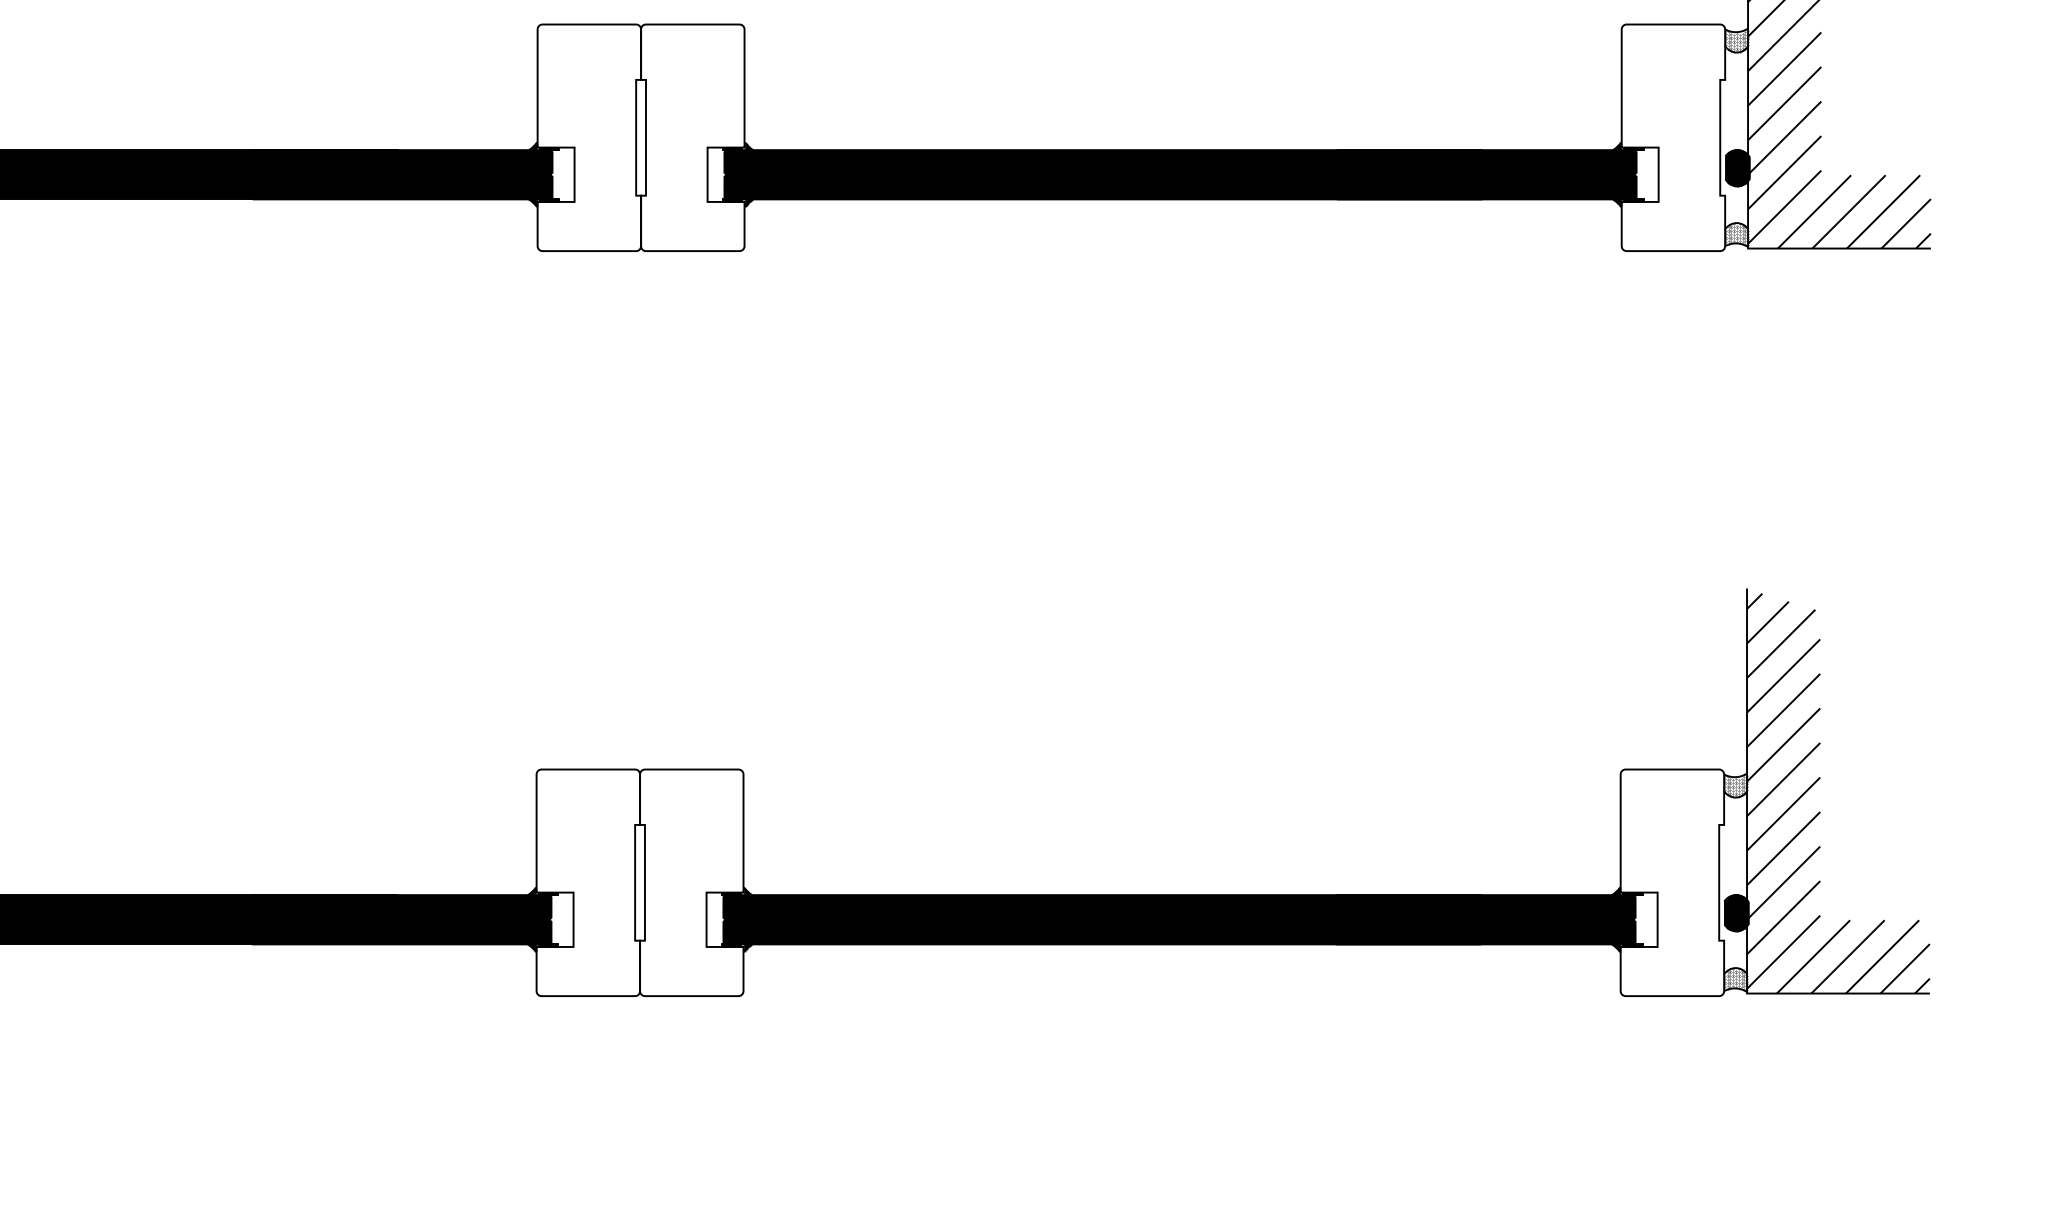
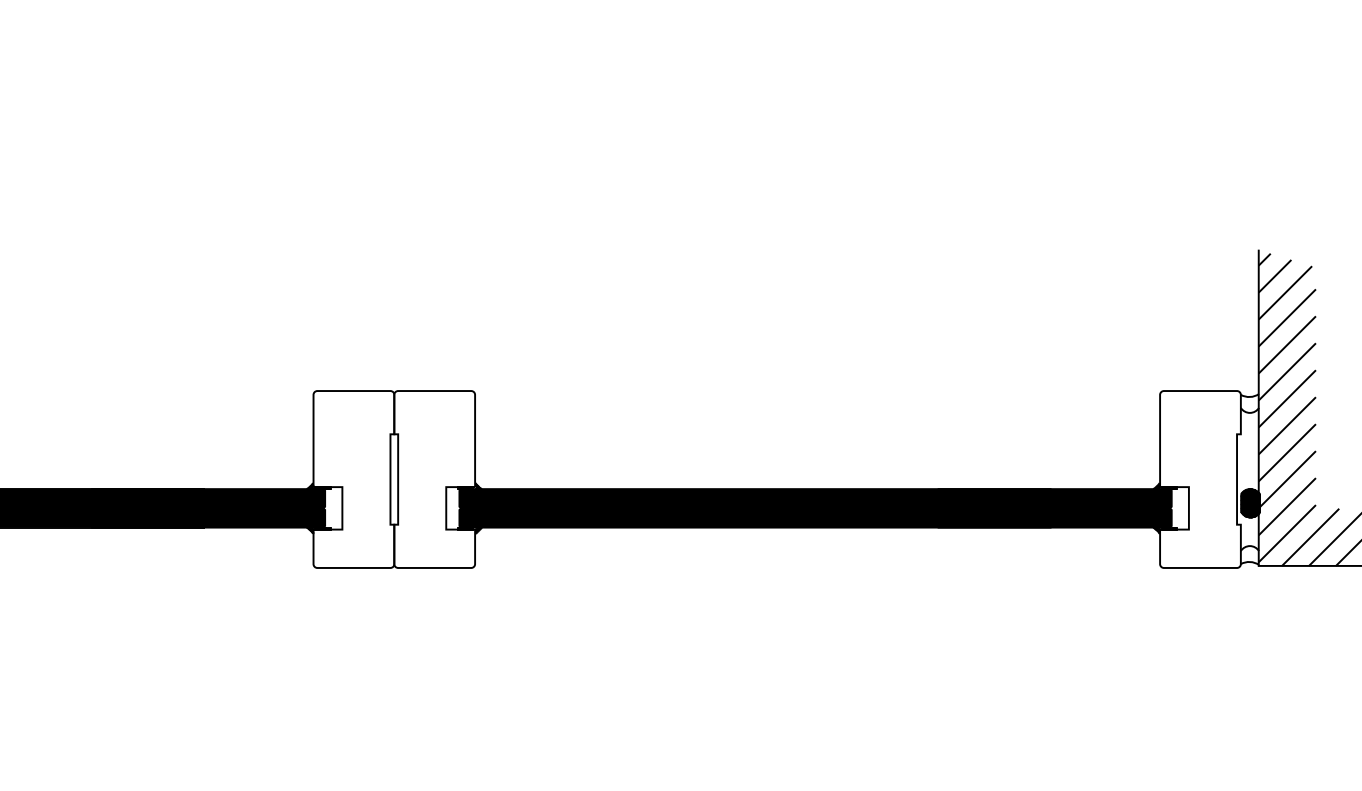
hatch: (1735, 785) -> (1249, 403), removed
hatch: (1735, 979) -> (1249, 554), removed

